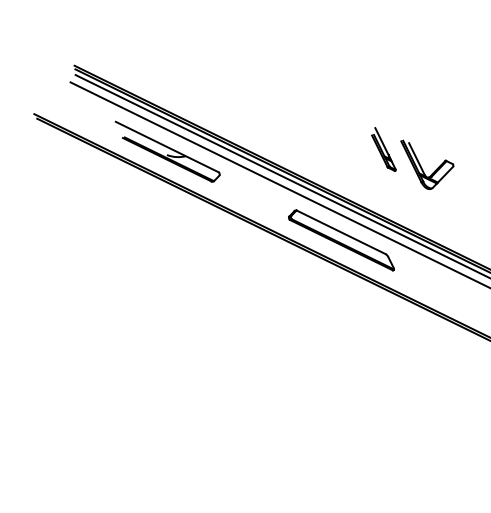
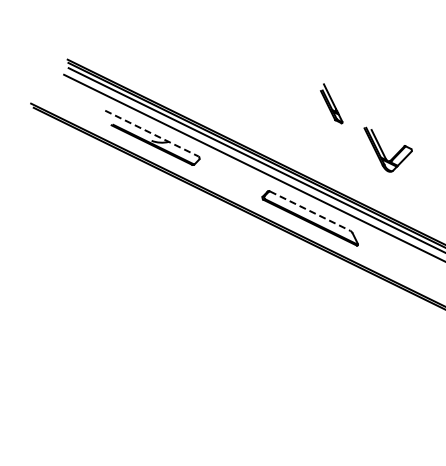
line: (167, 146) -> (152, 133), solid -> dashed
part: (383, 149) -> (331, 103), moved
line: (341, 232) -> (310, 211), solid -> dashed

